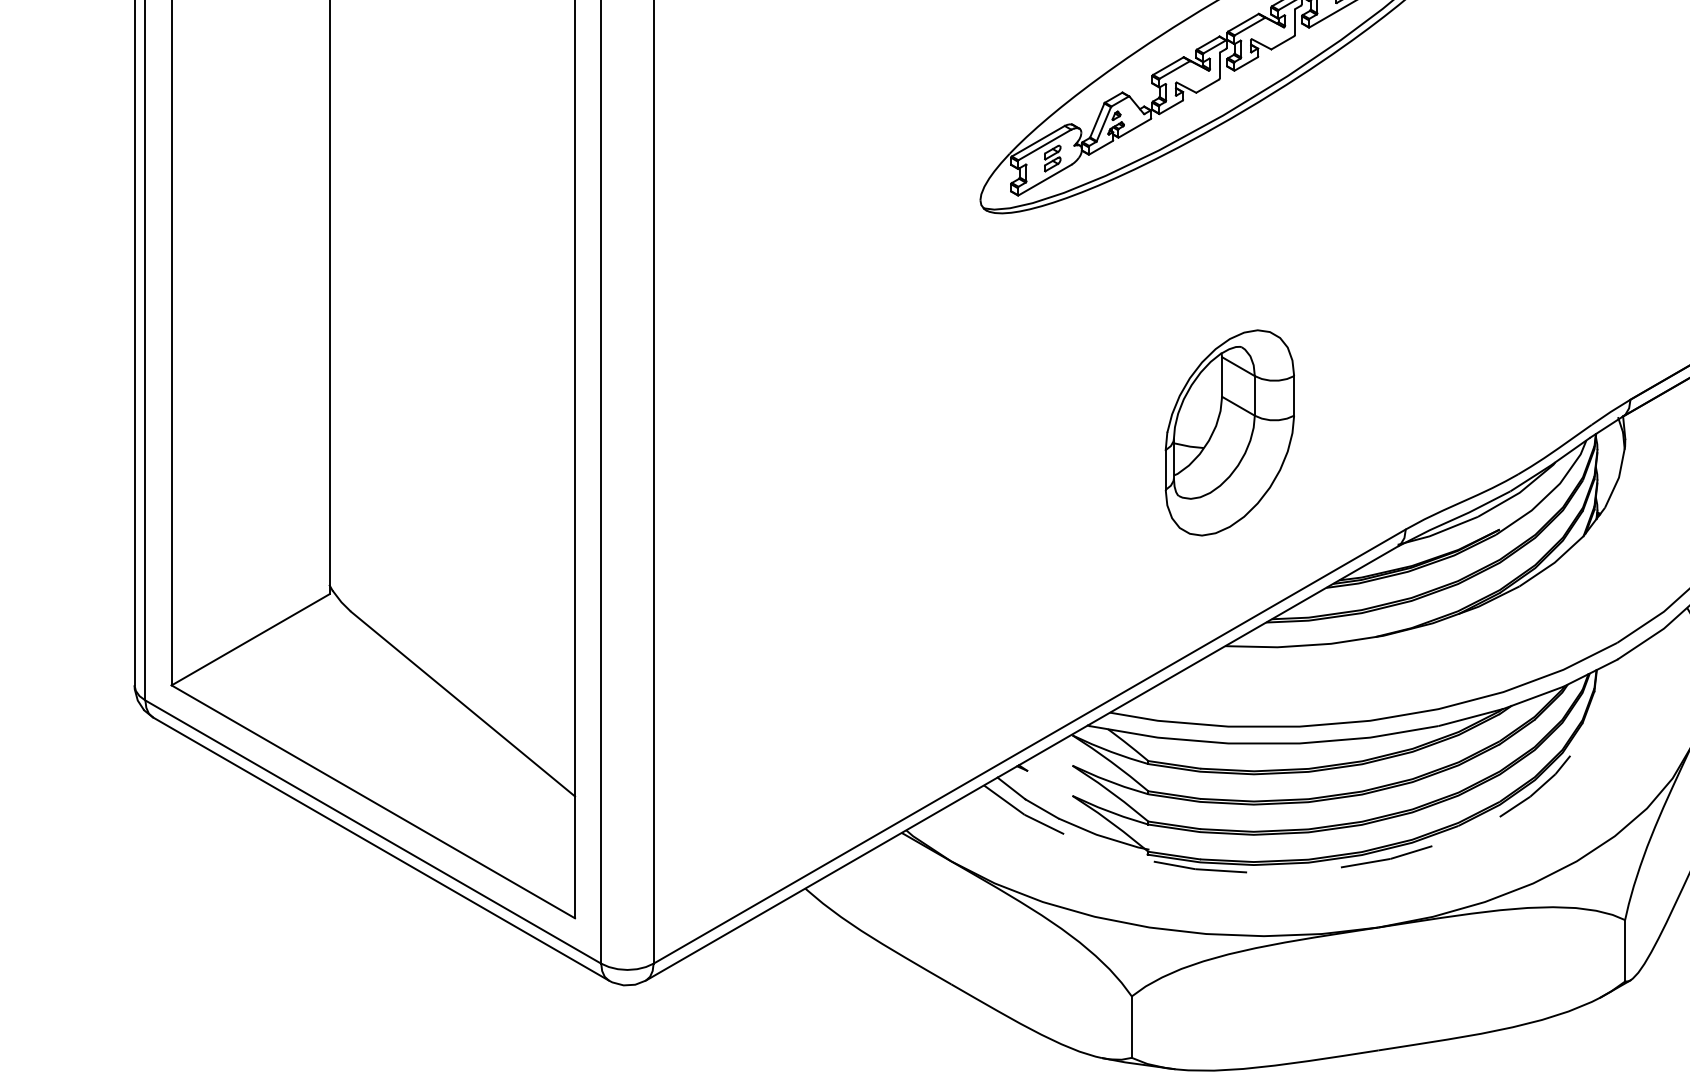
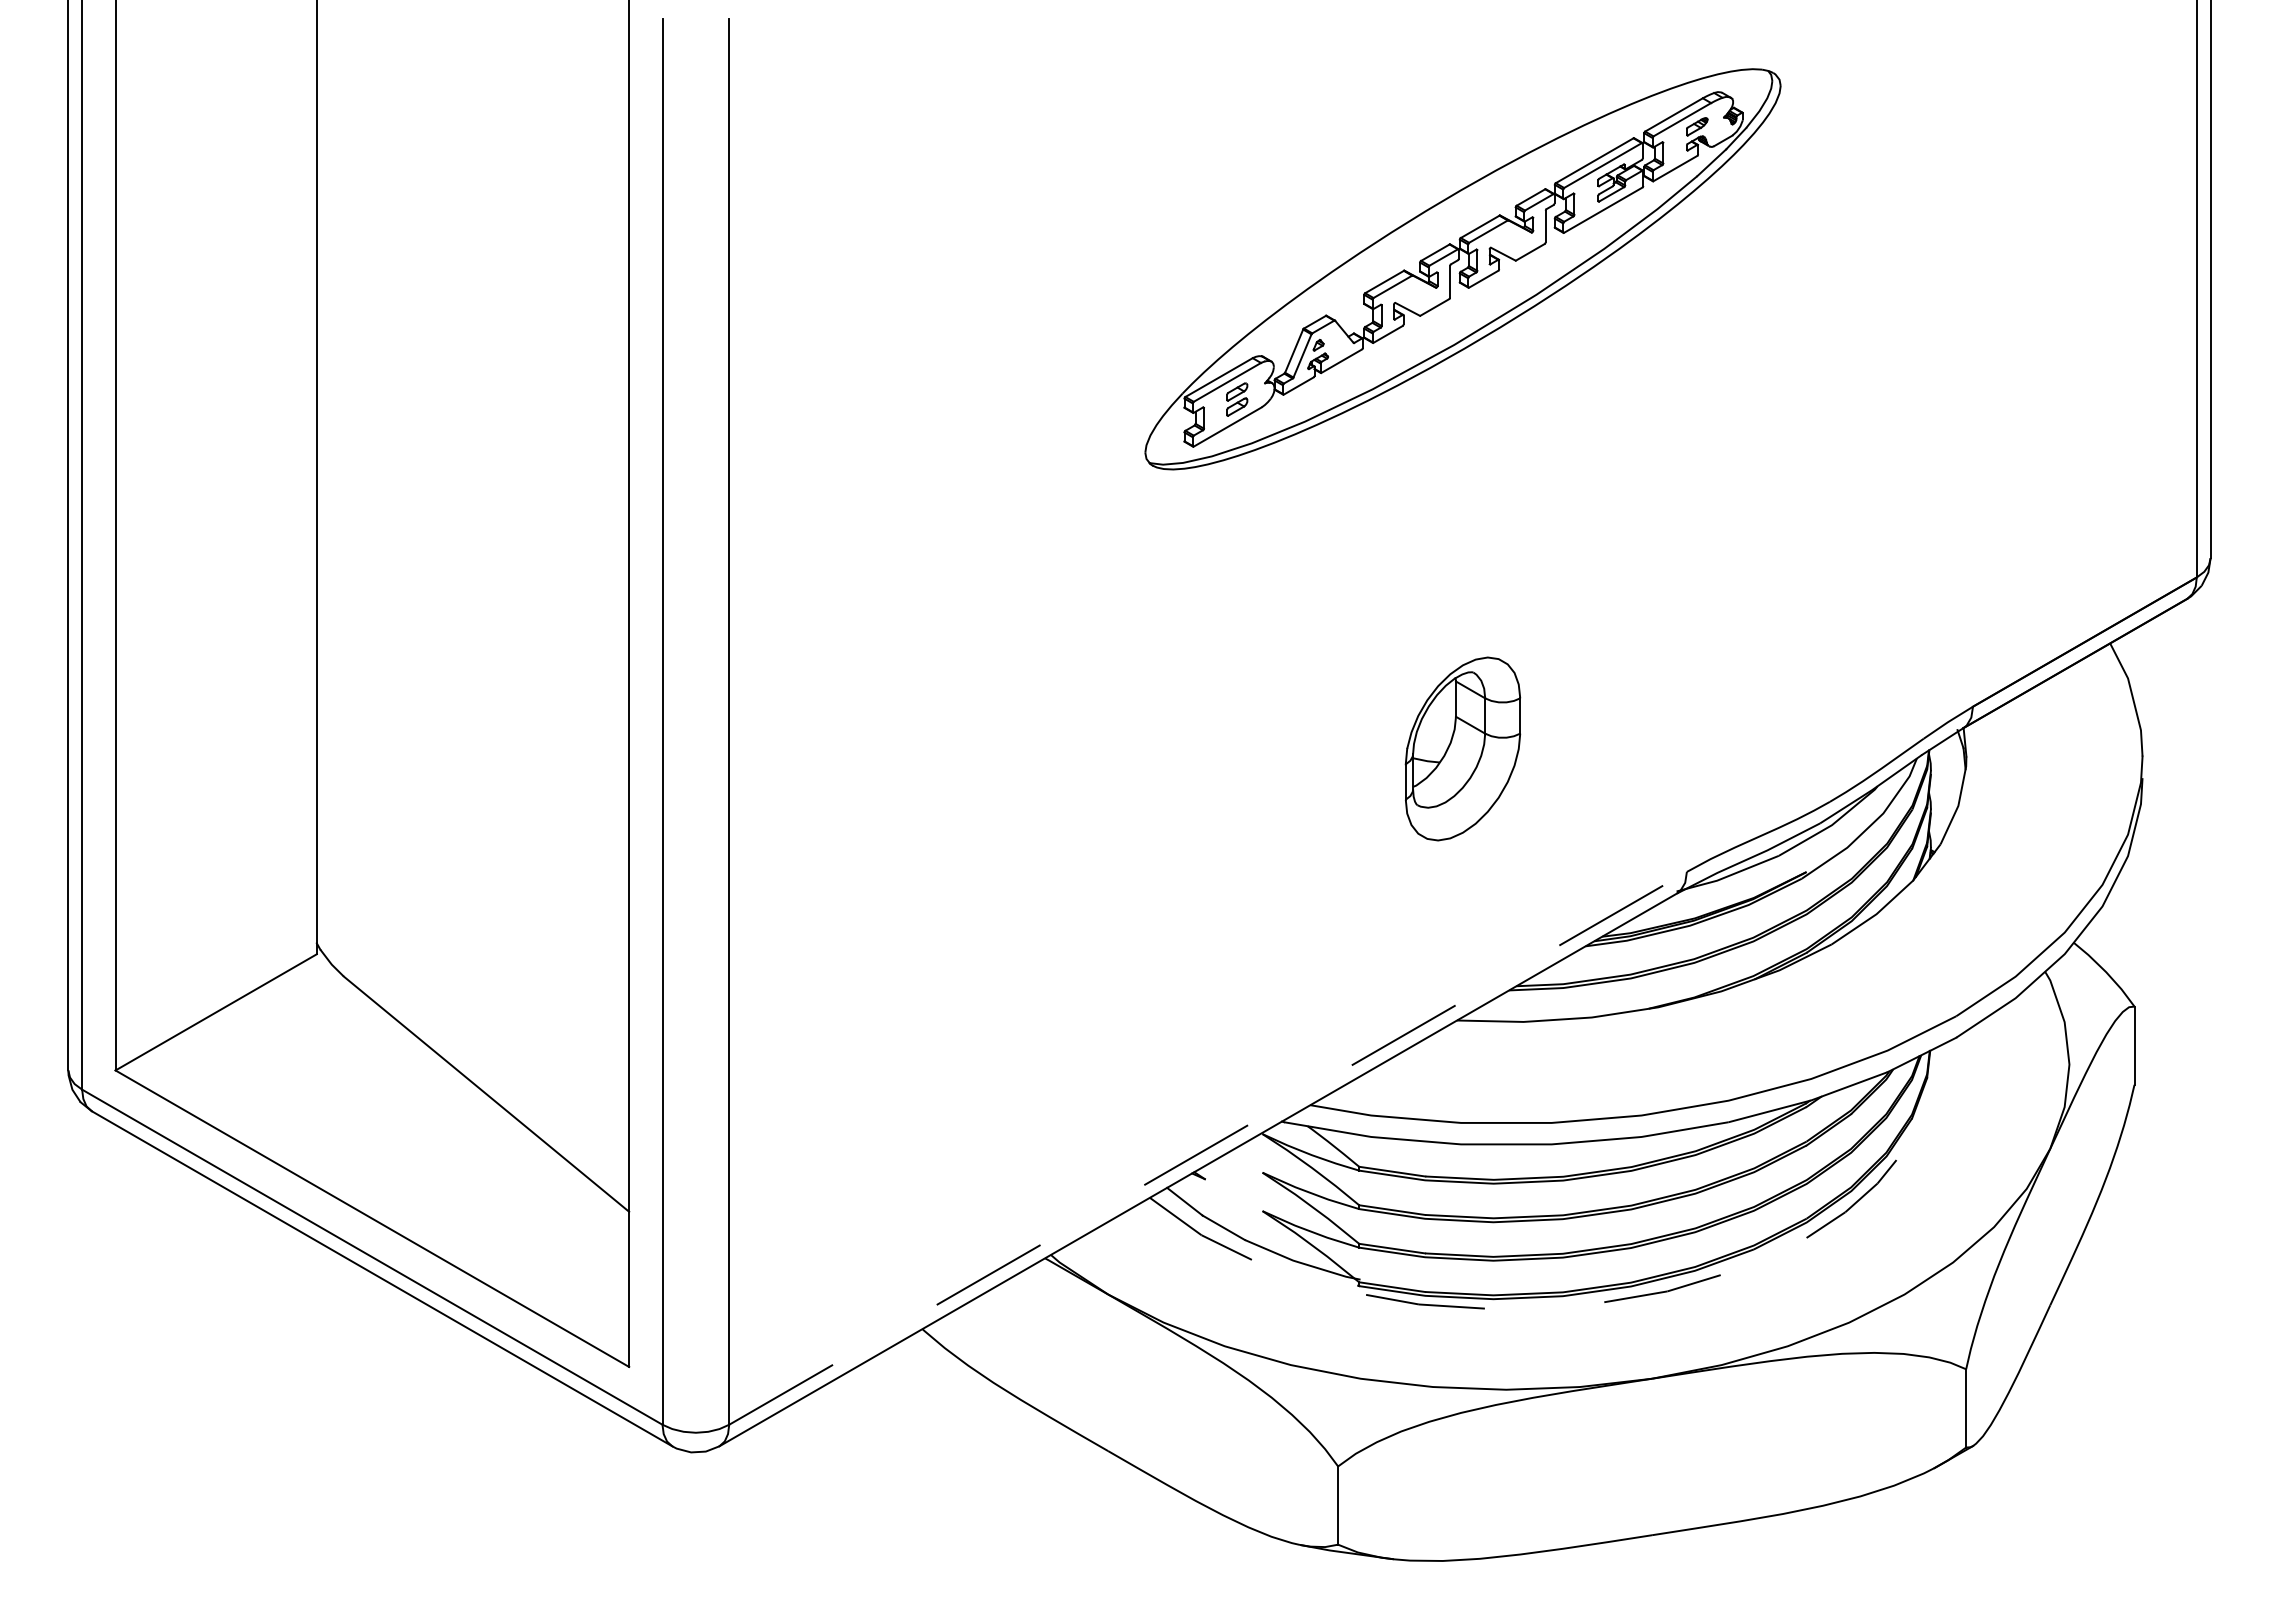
part: (1229, 432) -> (1462, 748), size x0.7
line: (1030, 746) -> (1208, 1148), solid -> dashed

